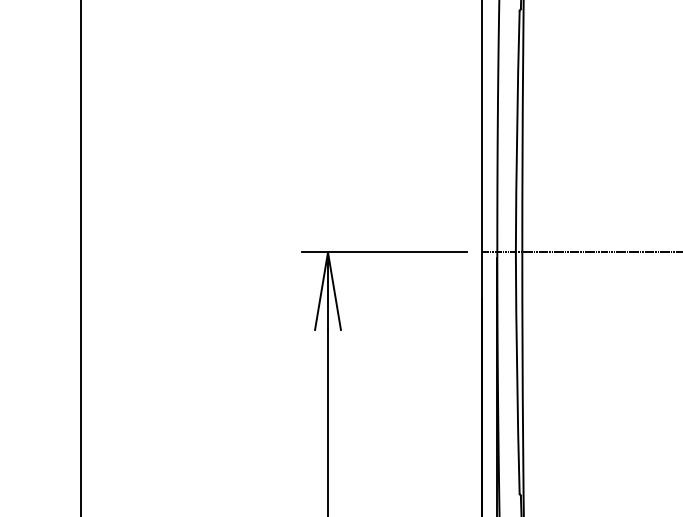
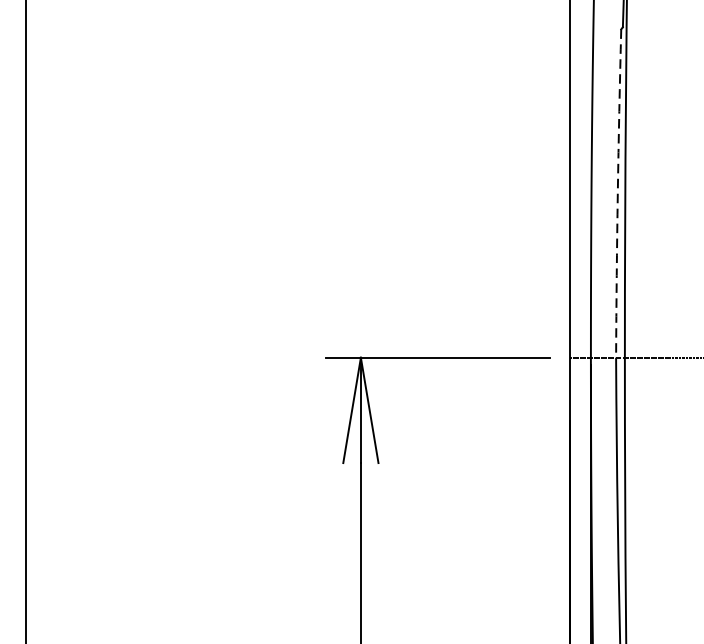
arc: (517, 131) -> (618, 193), solid -> dashed

